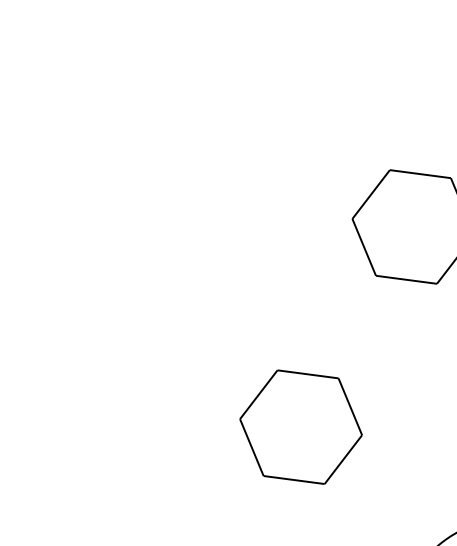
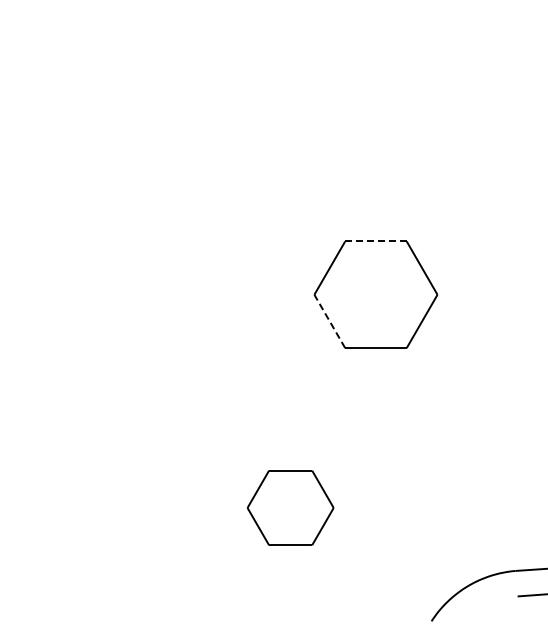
line: (419, 174) -> (375, 241), solid -> dashed
line: (363, 247) -> (329, 321), solid -> dashed
part: (300, 426) -> (290, 507), size x0.7

